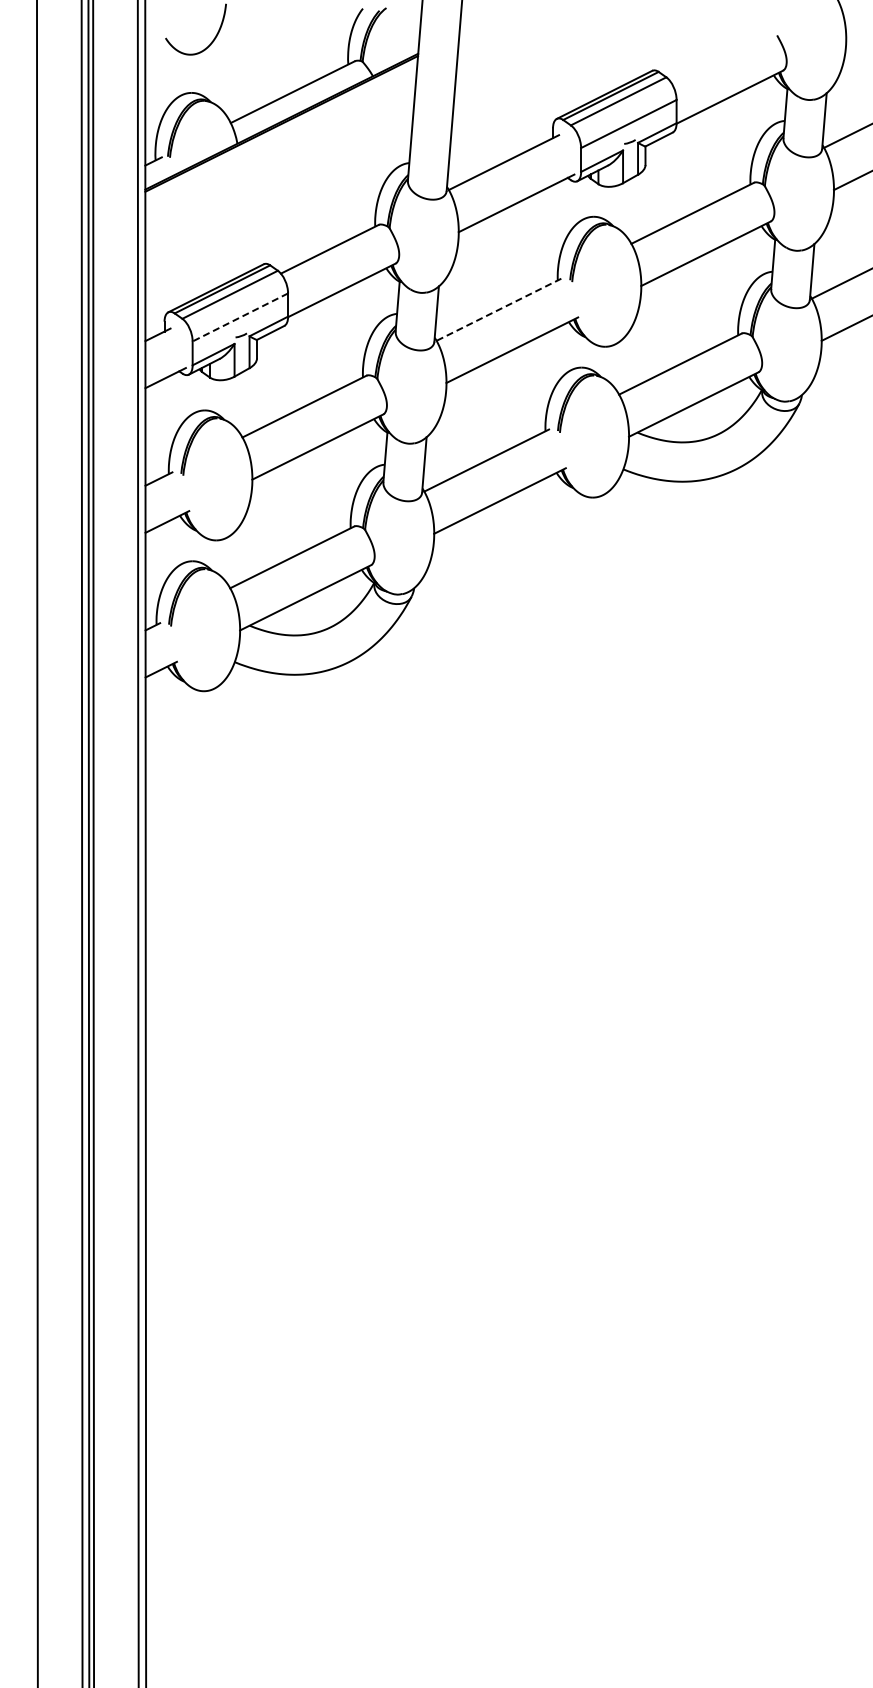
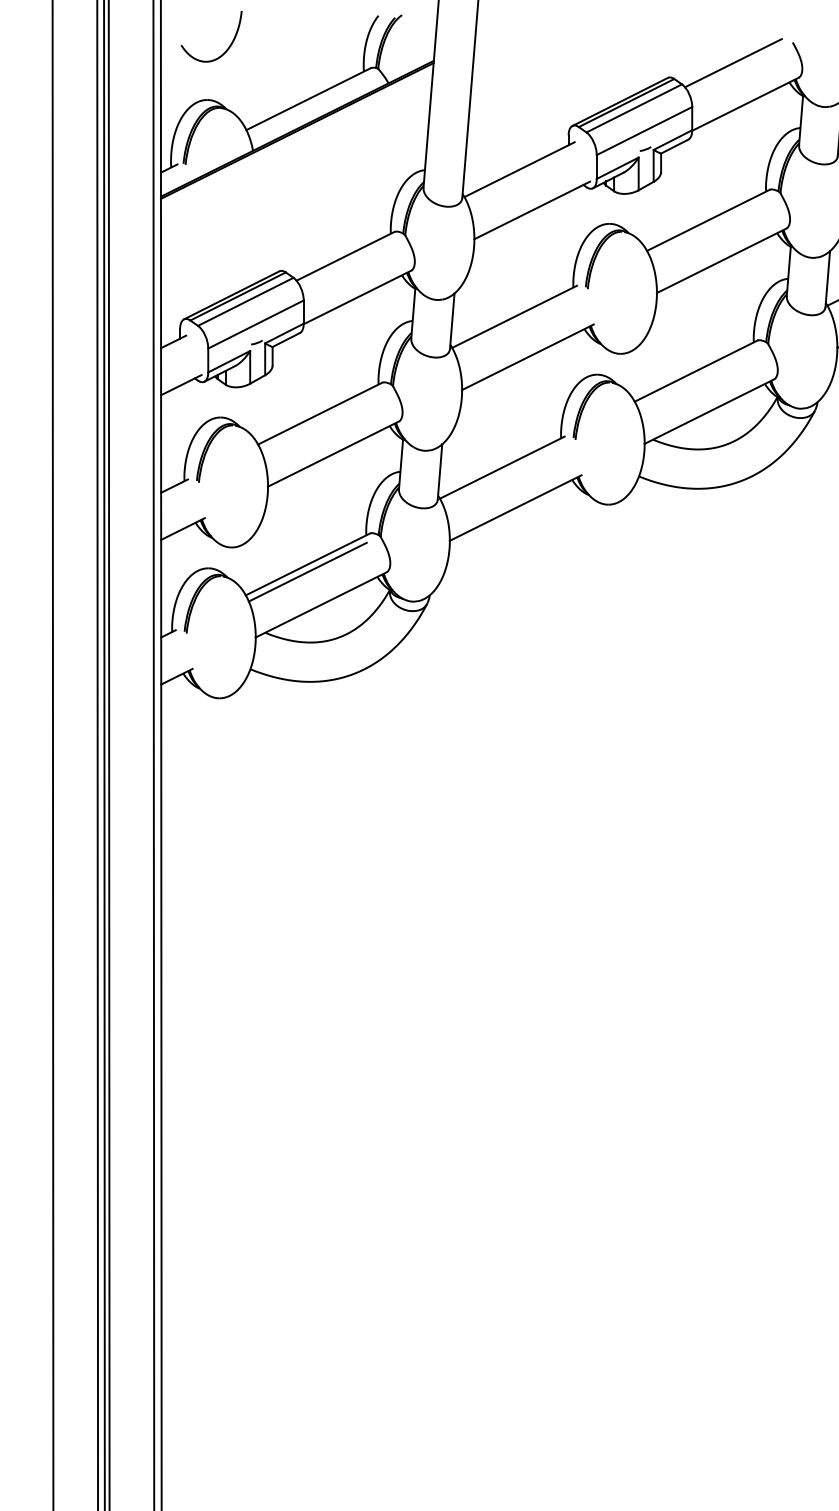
line: (717, 56) -> (733, 63), added
line: (498, 309) -> (514, 316), dashed -> solid
line: (239, 317) -> (255, 324), dashed -> solid
line: (292, 564) -> (308, 571), added

